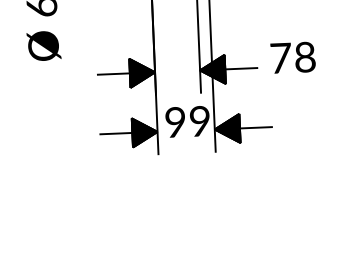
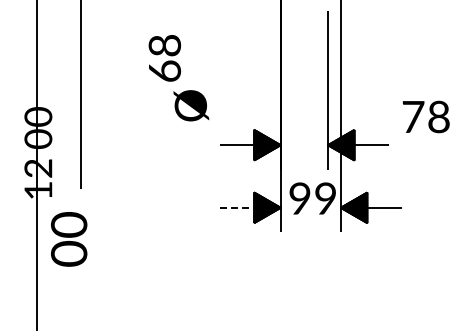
text: (44, 45) -> (191, 105), moved
text: (292, 57) -> (425, 116), moved
line: (116, 133) -> (237, 207), solid -> dashed

